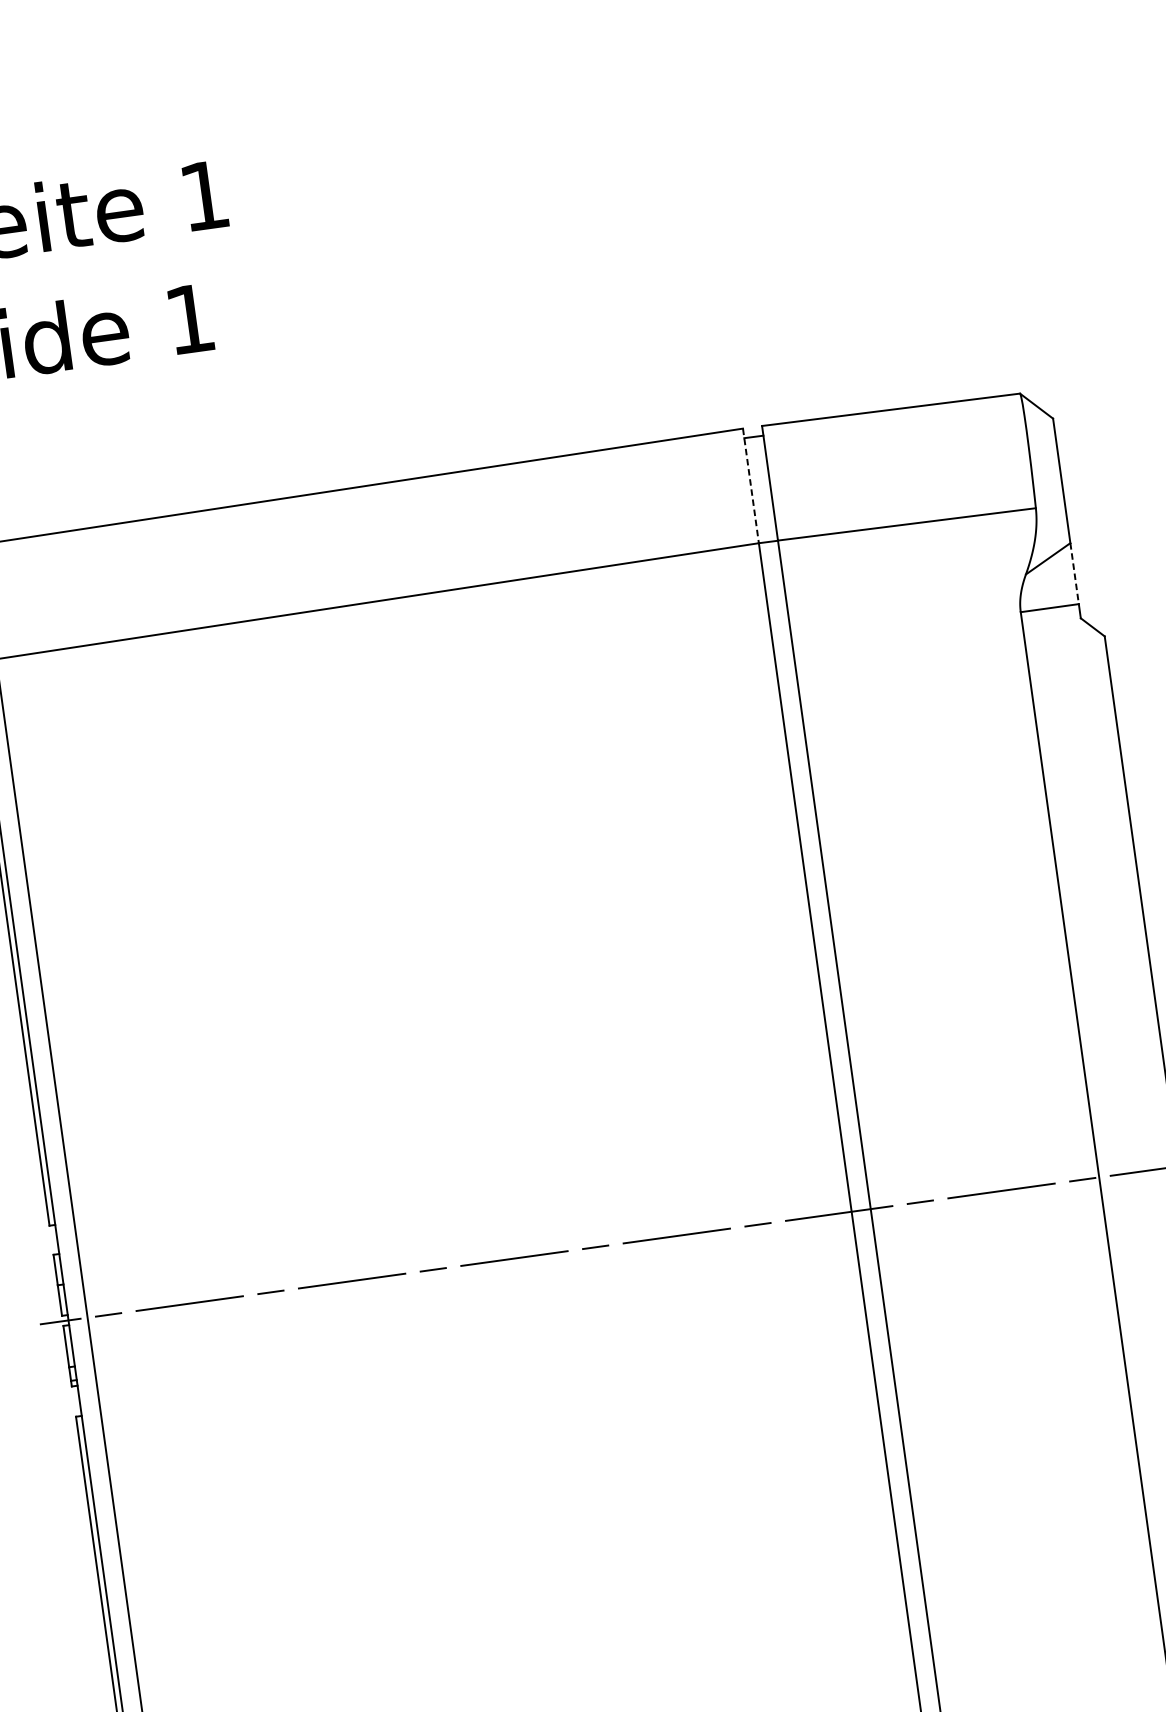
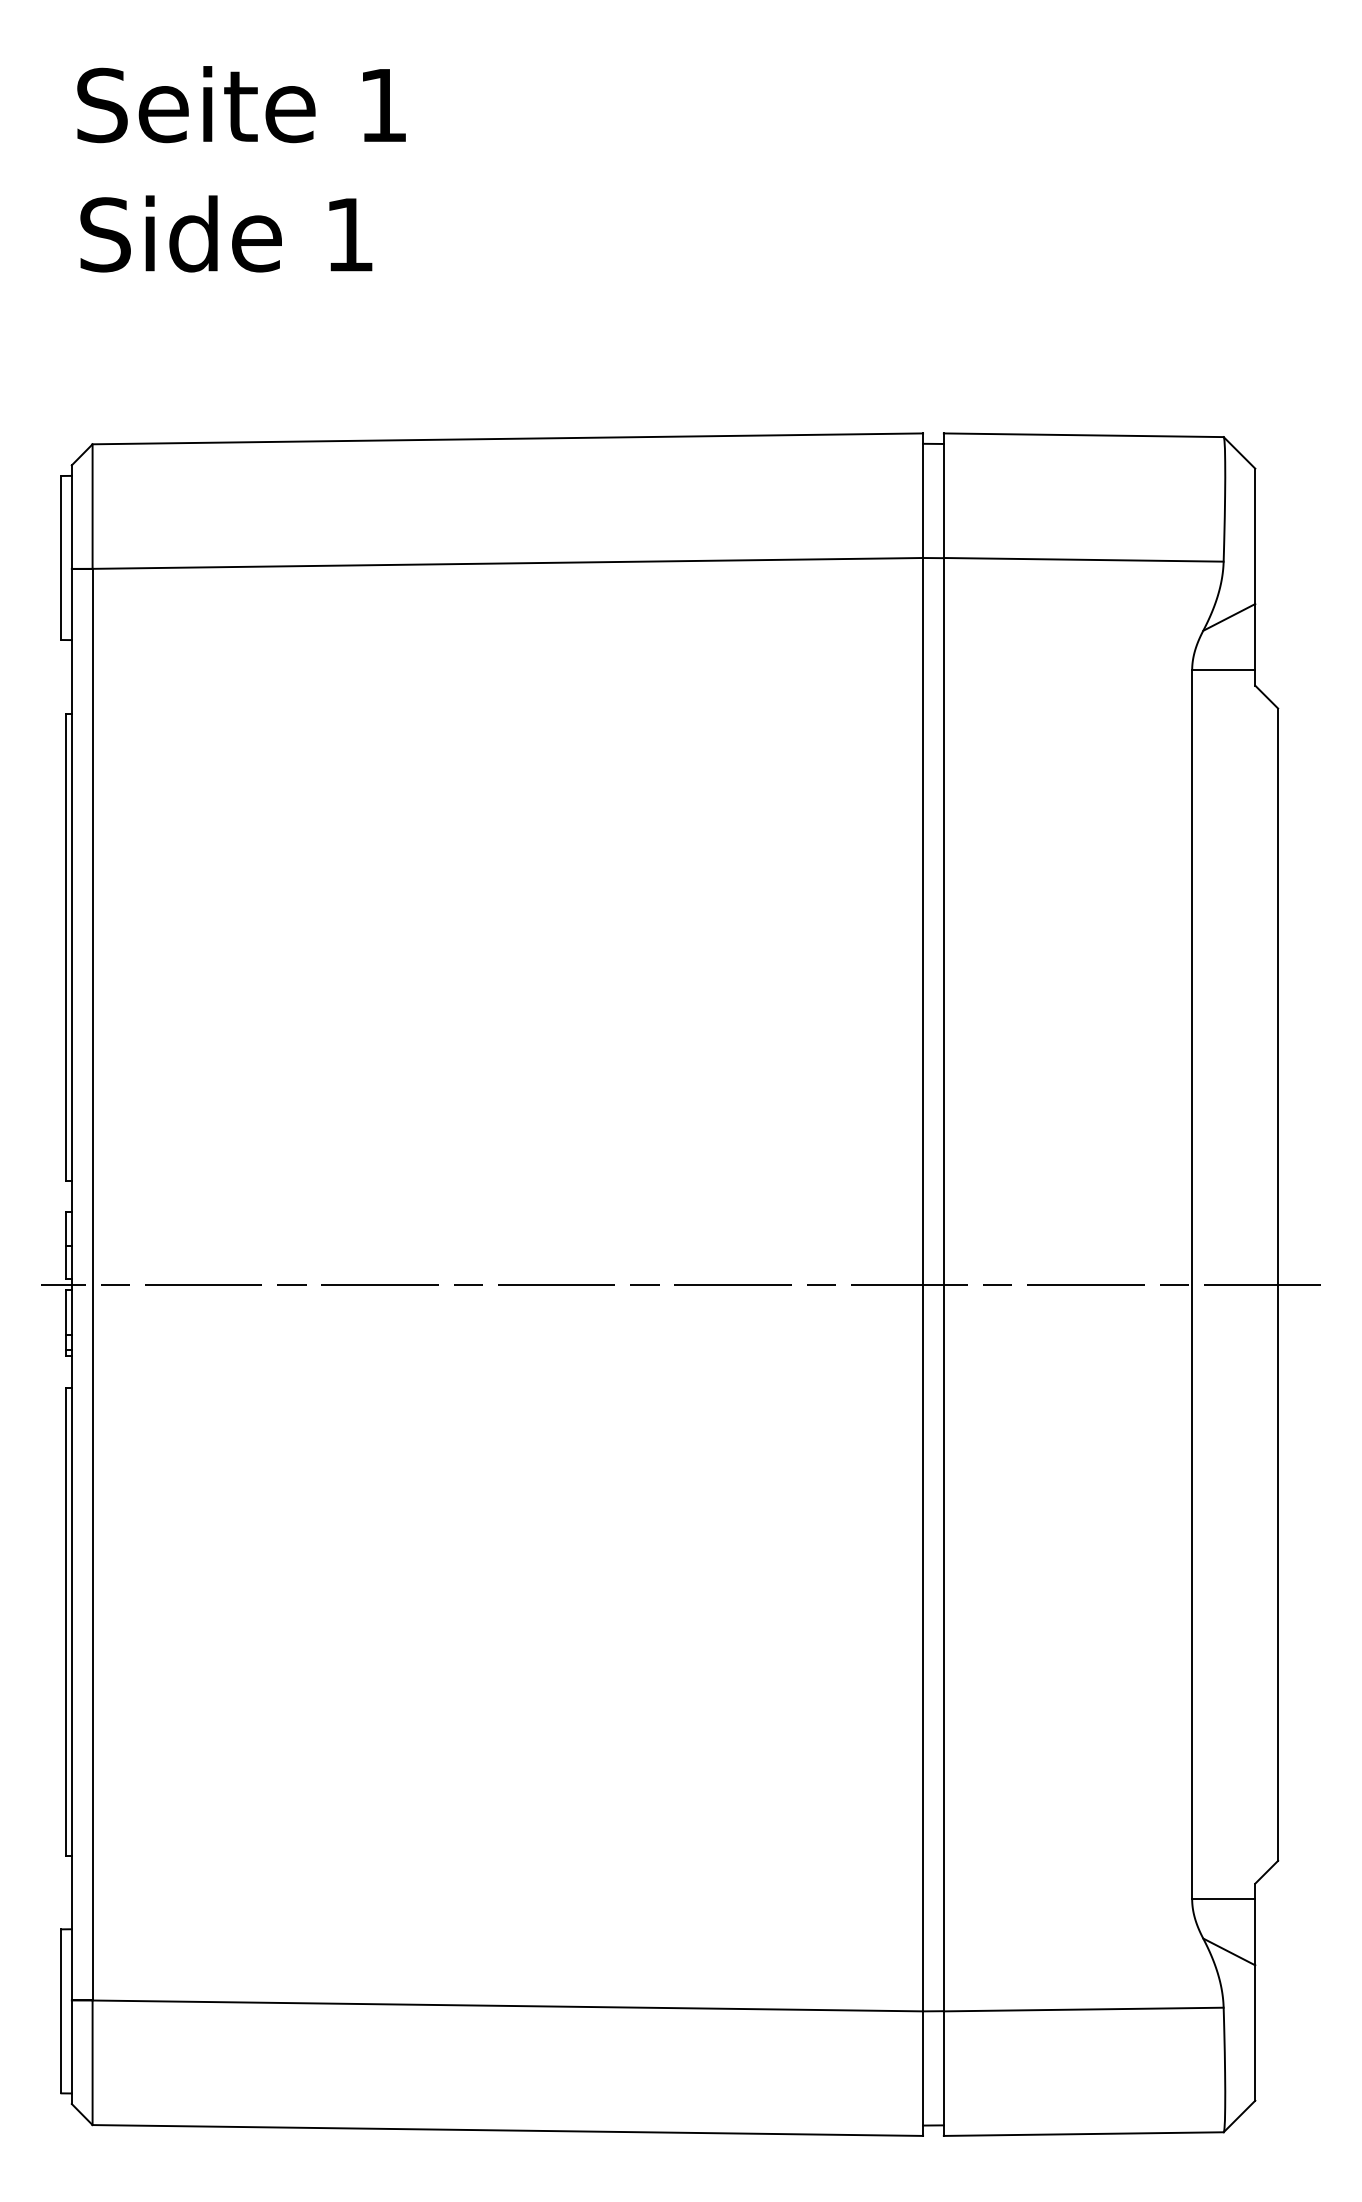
line: (751, 486) -> (923, 496), dashed -> solid
line: (1074, 573) -> (1255, 637), dashed -> solid

